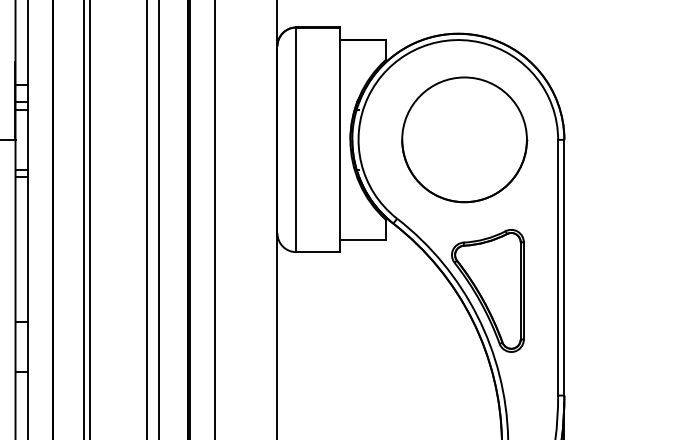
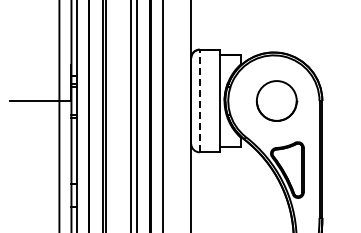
line: (295, 138) -> (199, 100), solid -> dashed
circle: (464, 138) -> (276, 100), size x0.7

